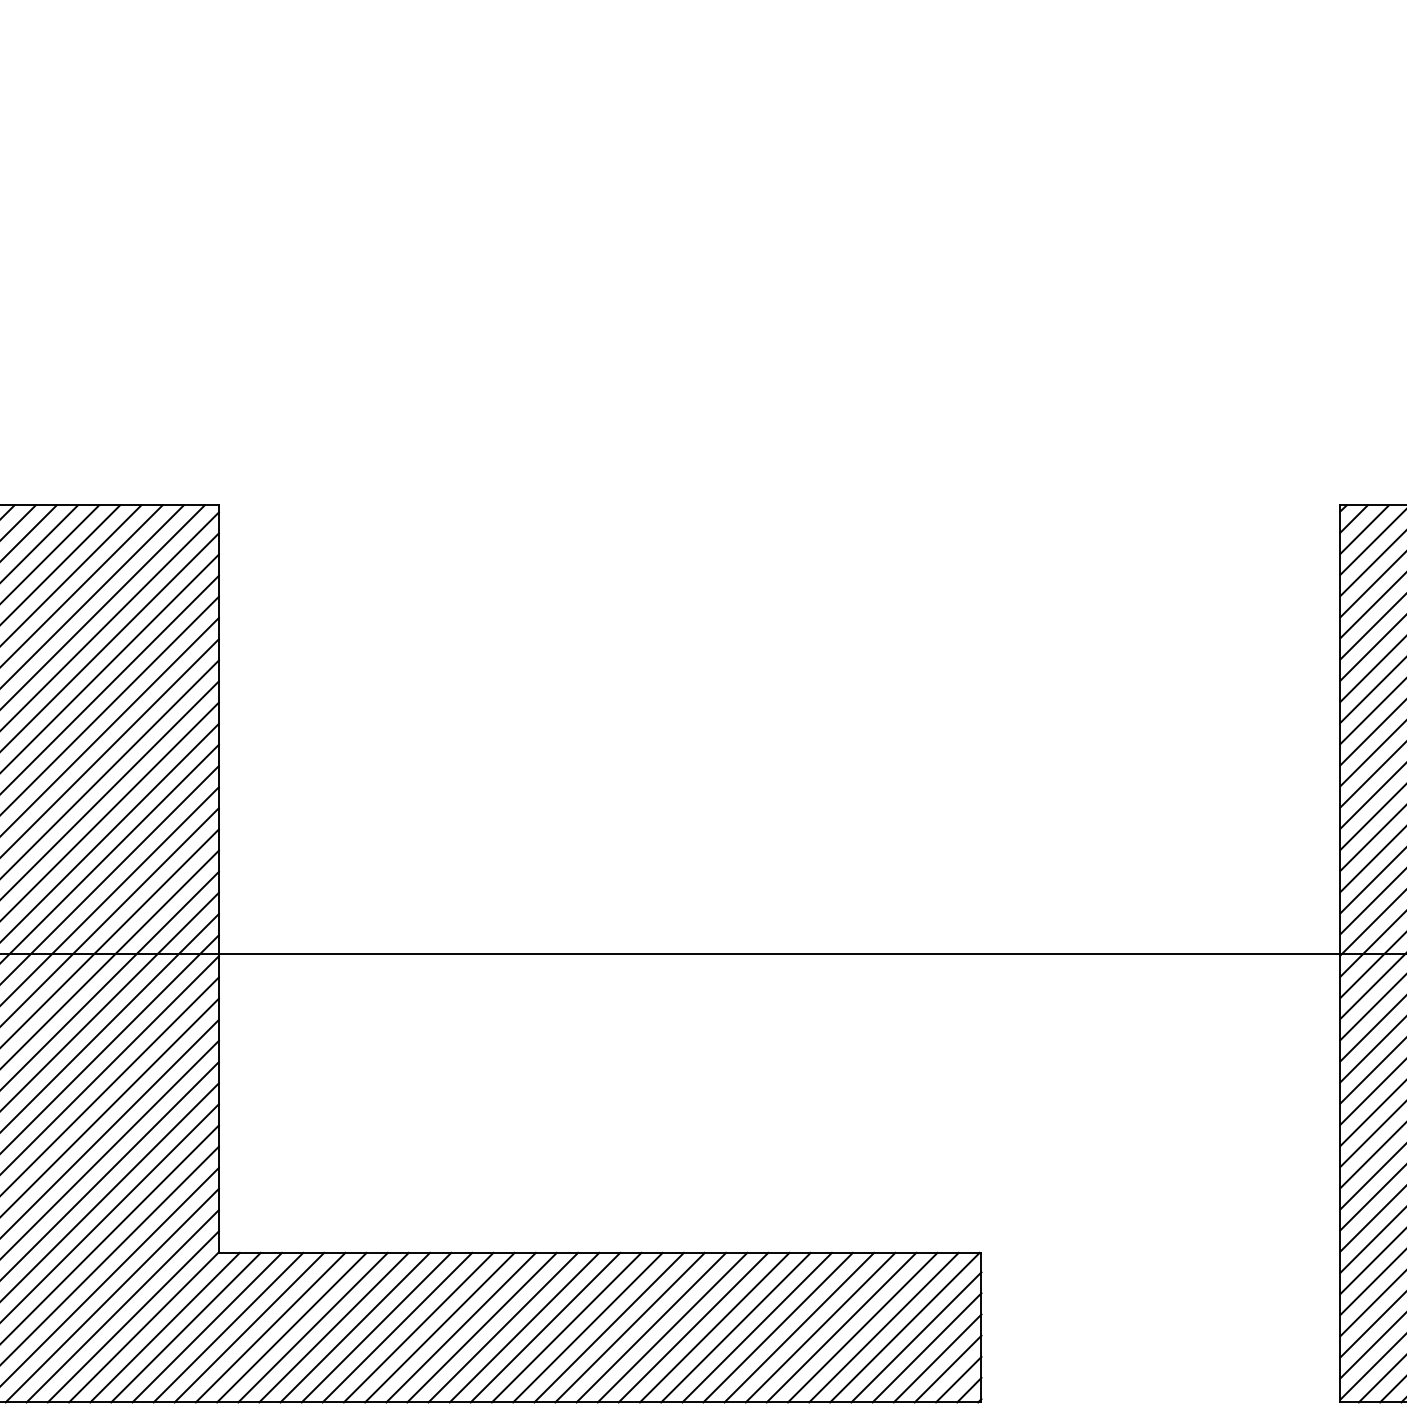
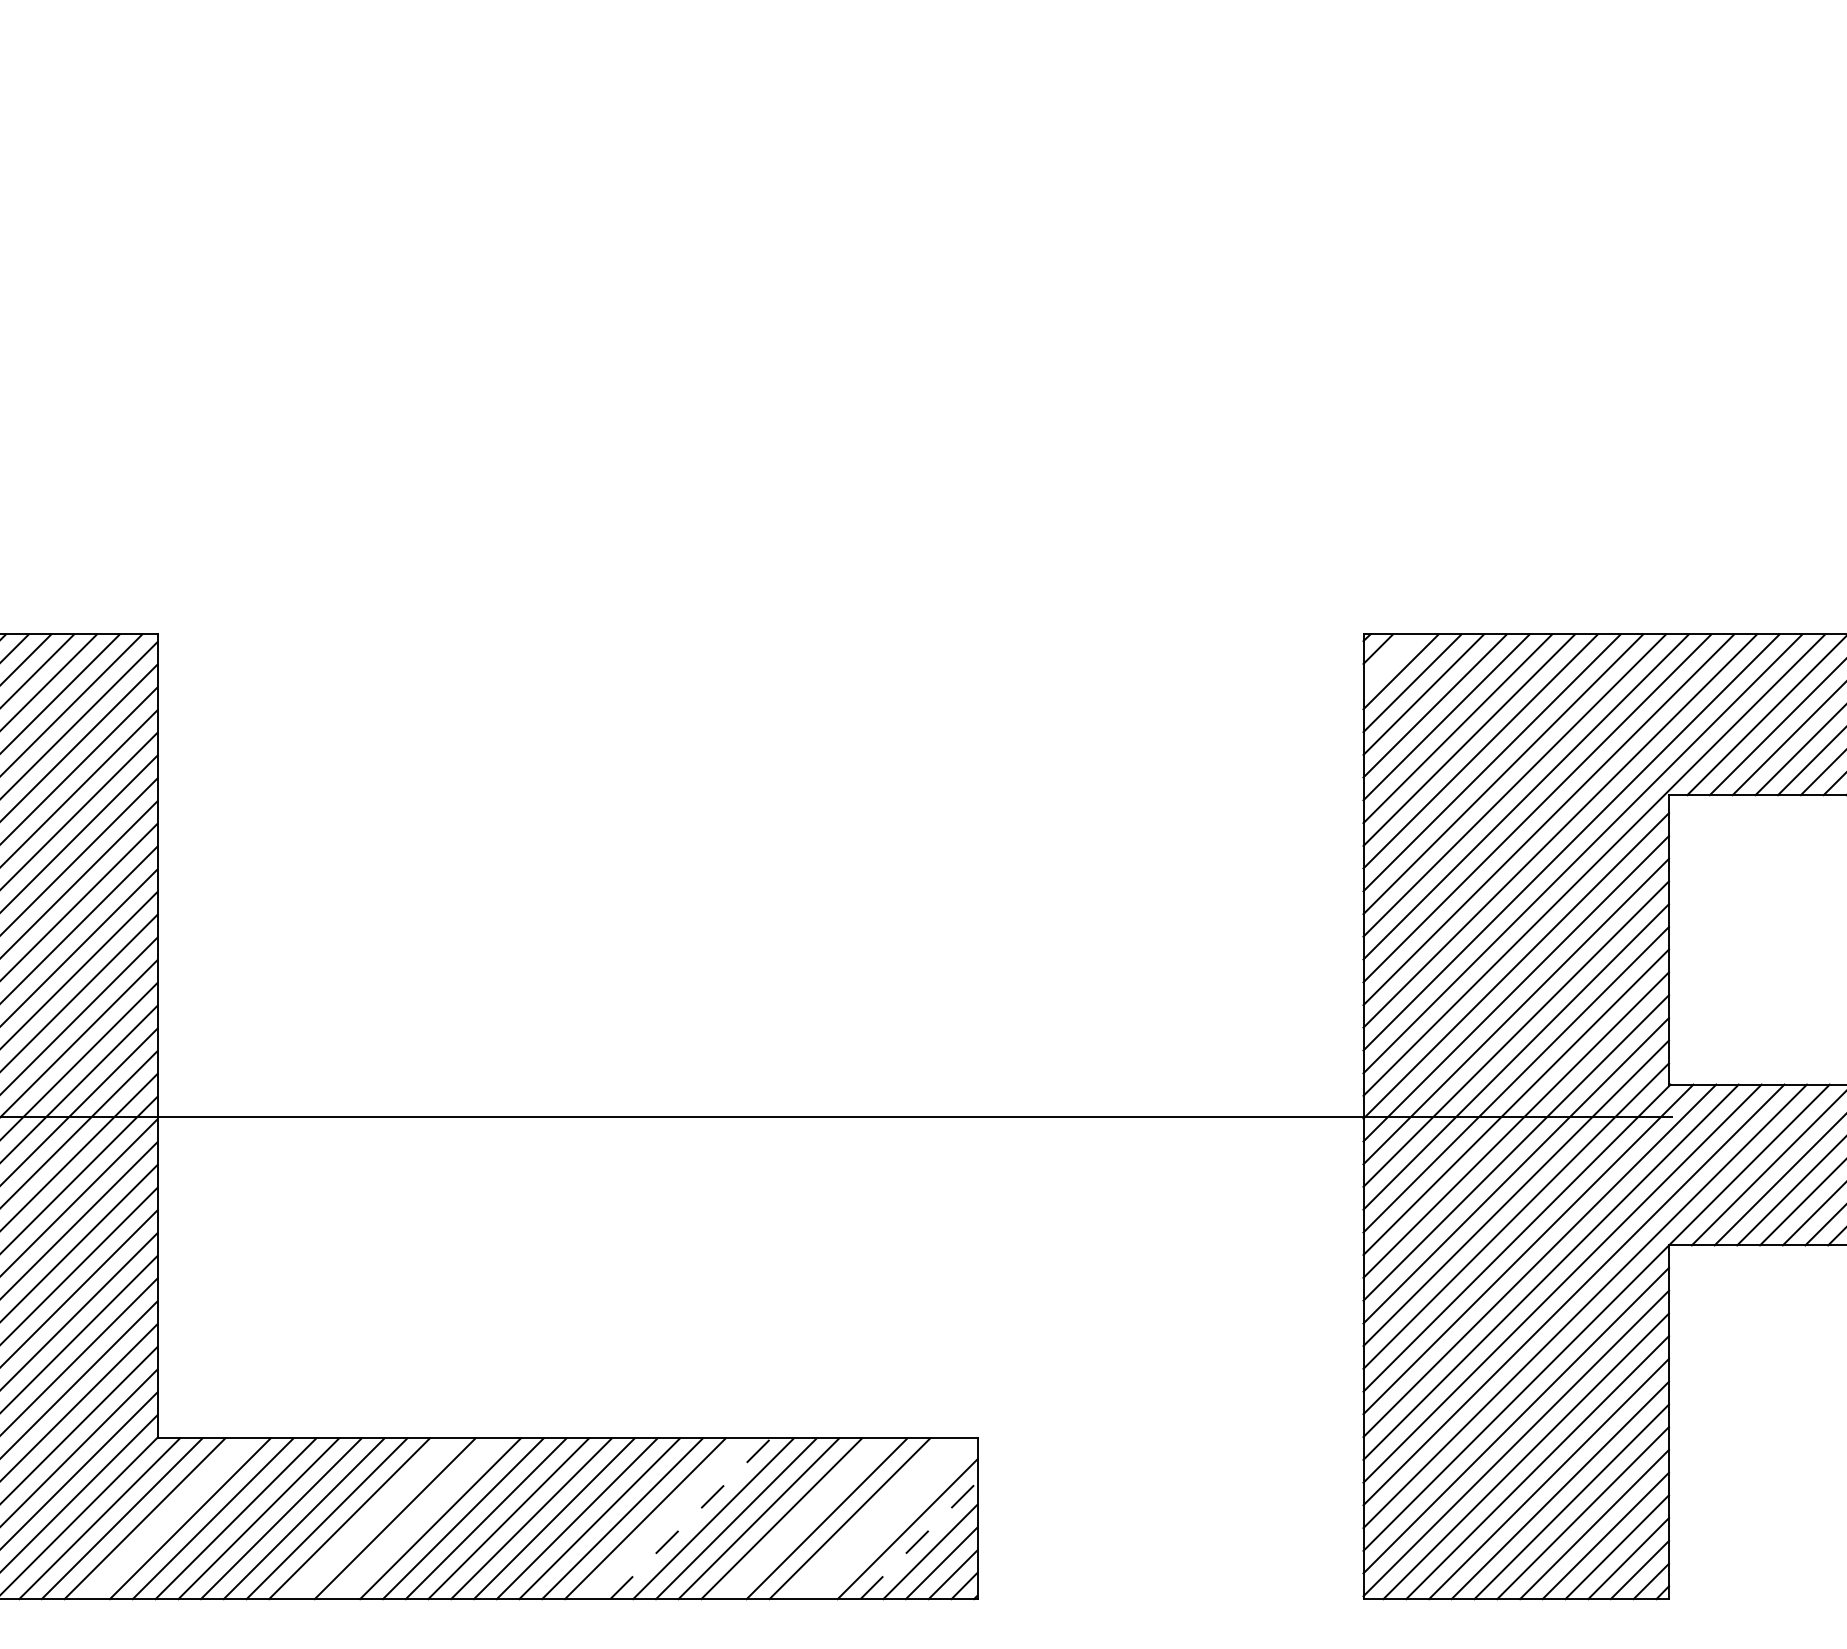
line: (1364, 529) -> (1389, 660), removed
line: (228, 1327) -> (167, 1518), removed
line: (417, 1327) -> (371, 1518), removed
line: (460, 1327) -> (417, 1518), removed
line: (693, 1327) -> (667, 1518), removed
line: (714, 1327) -> (690, 1518), solid -> dashed
line: (820, 1327) -> (804, 1518), removed
line: (883, 1327) -> (872, 1518), removed
line: (904, 1327) -> (894, 1518), removed
line: (927, 1347) -> (919, 1540), solid -> dashed

